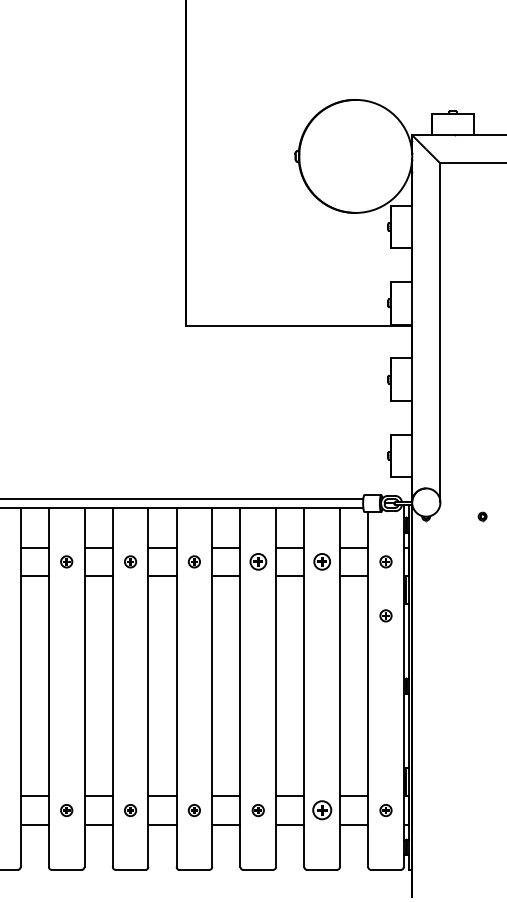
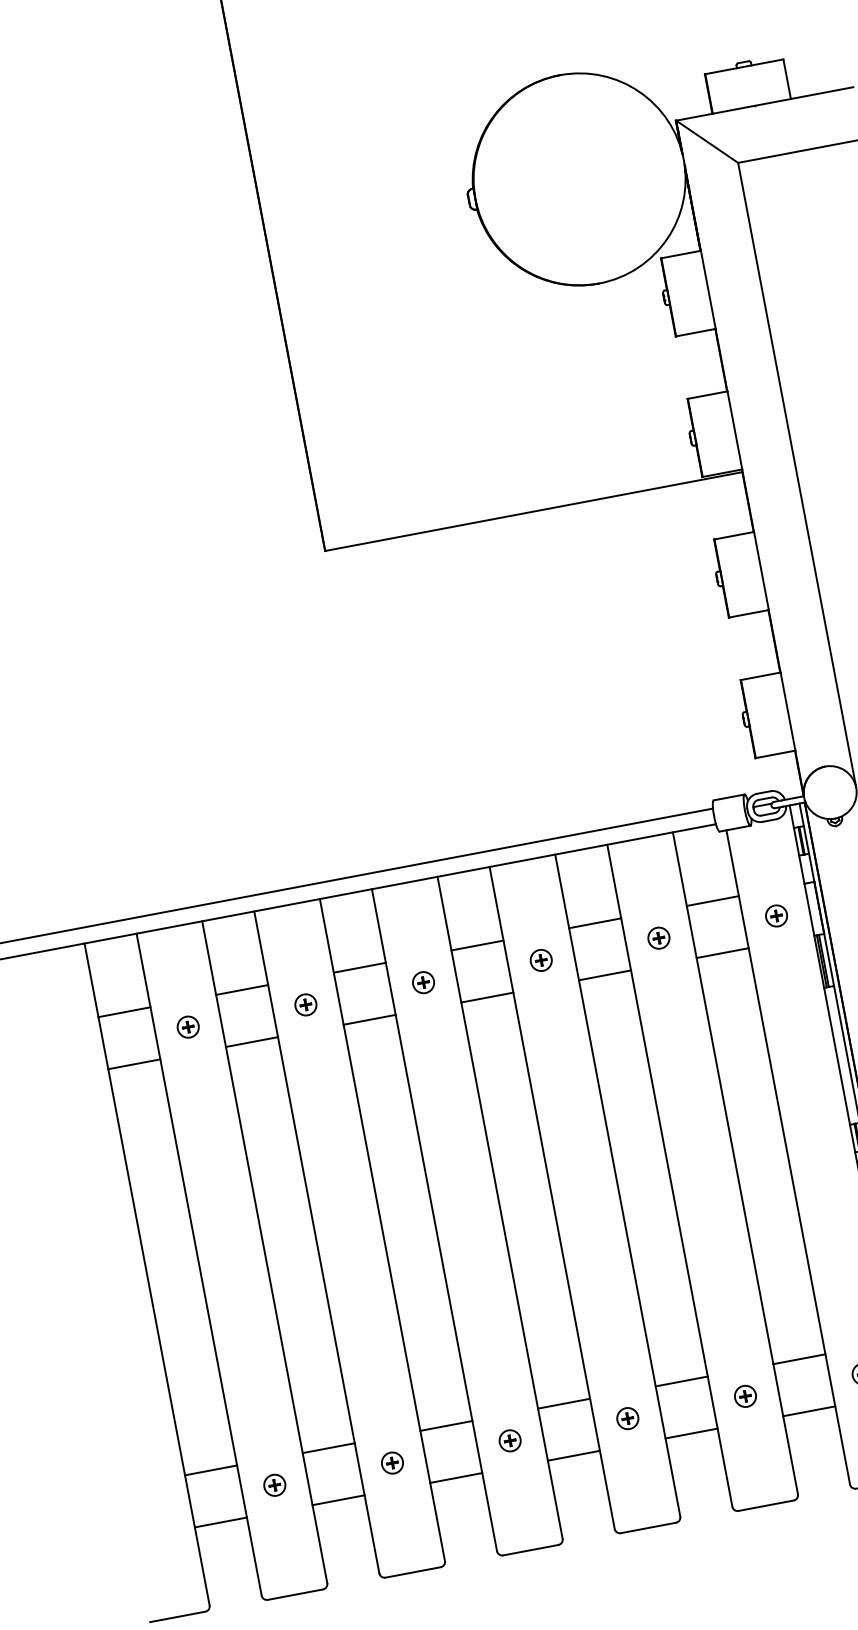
part: (257, 561) -> (539, 959), size x0.71
part: (321, 561) -> (657, 937), size x0.71
part: (385, 615) -> (794, 1014), removed
part: (321, 810) -> (744, 1396), size x0.62

